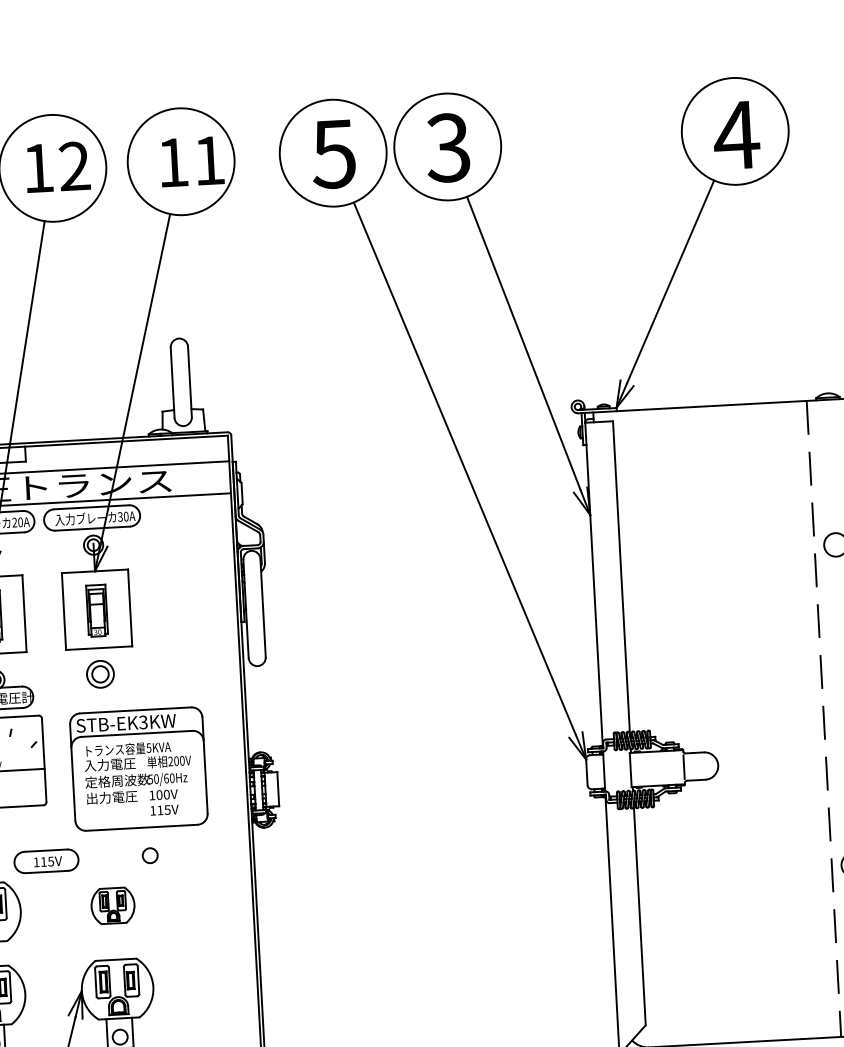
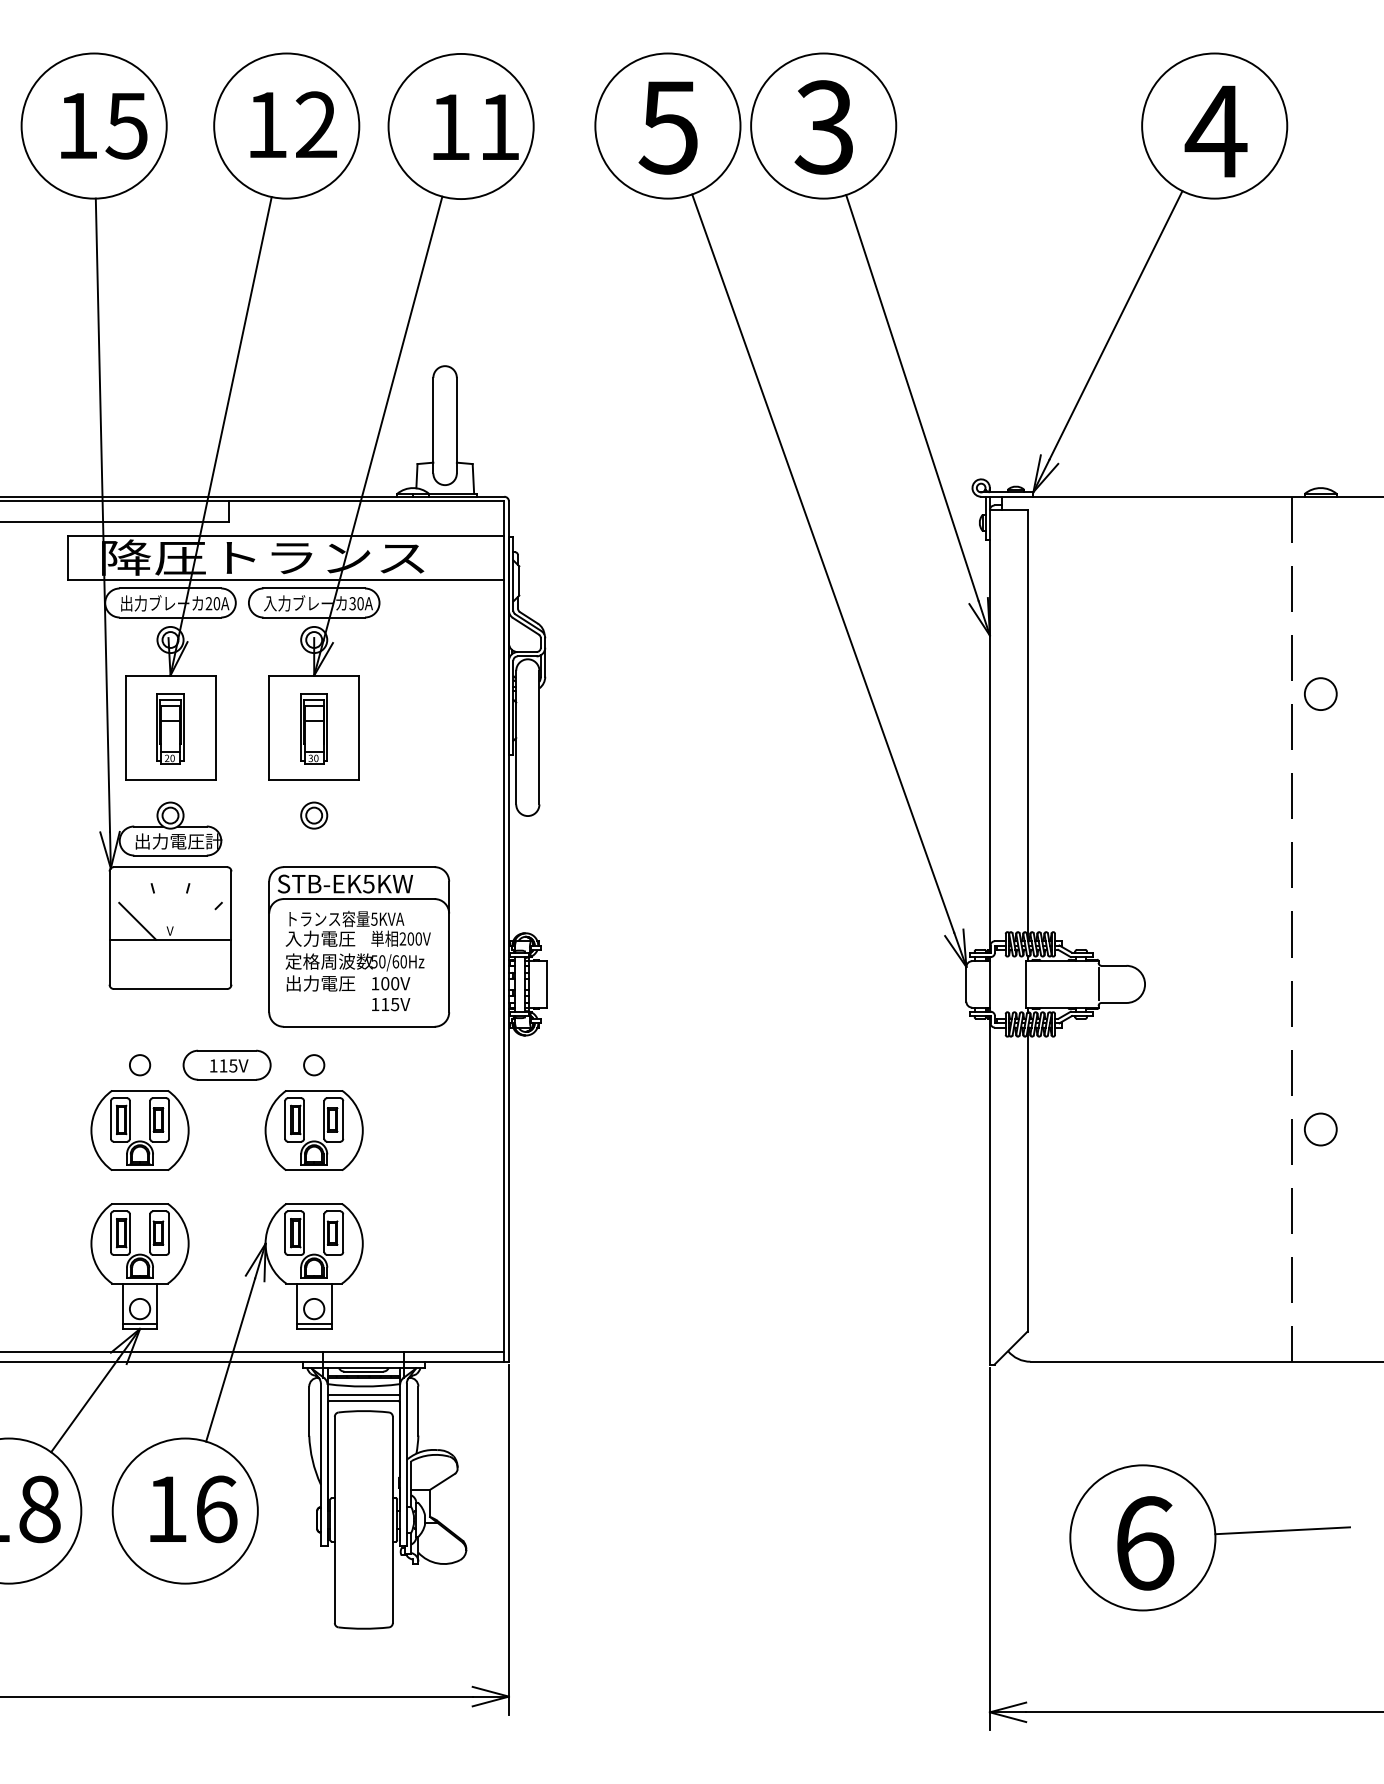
part: (100, 674) -> (314, 815), size x0.71
text: (143, 722) -> (368, 883), STB-EK3KW -> STB-EK5KW
circle: (150, 855) -> (314, 1065), moved
part: (112, 905) -> (313, 1130), size x1.67

